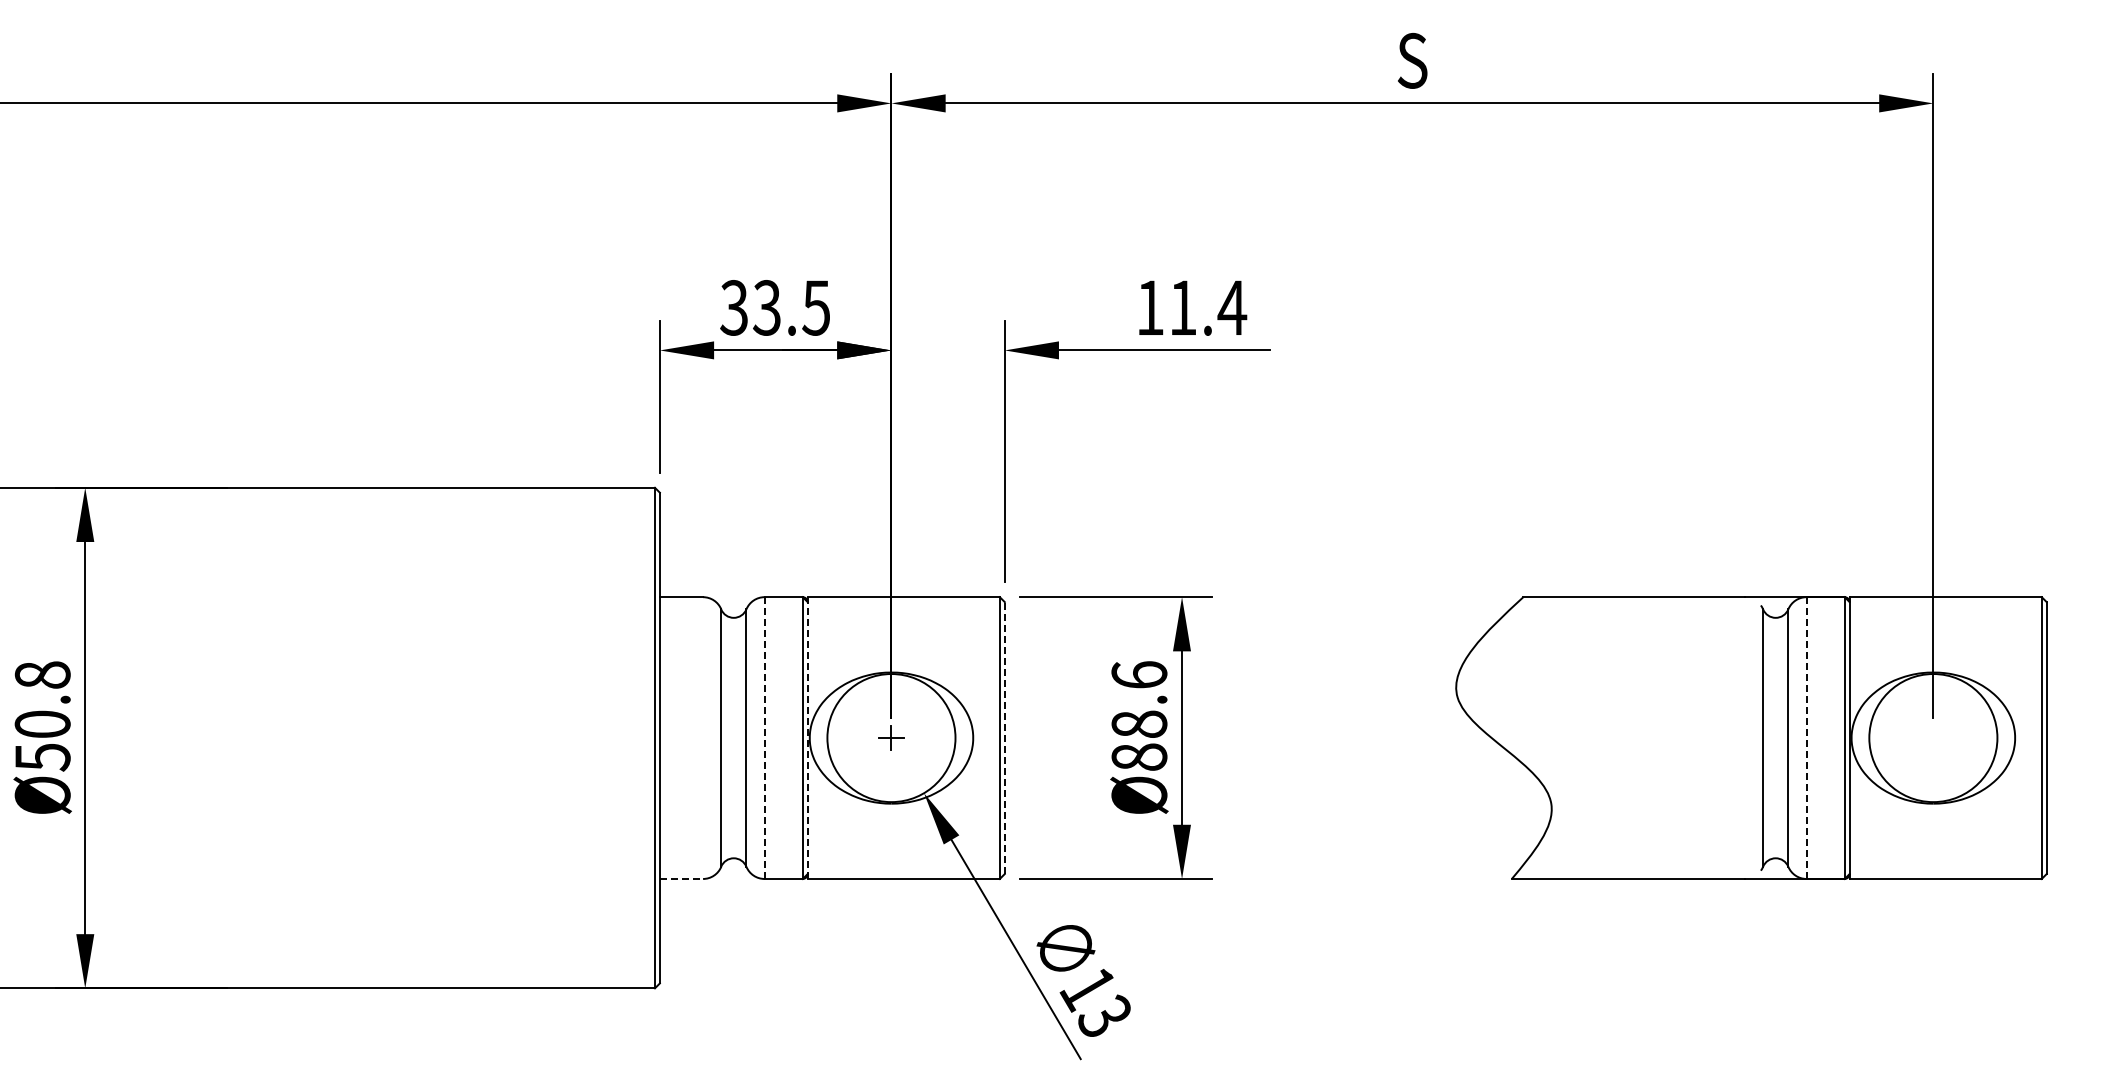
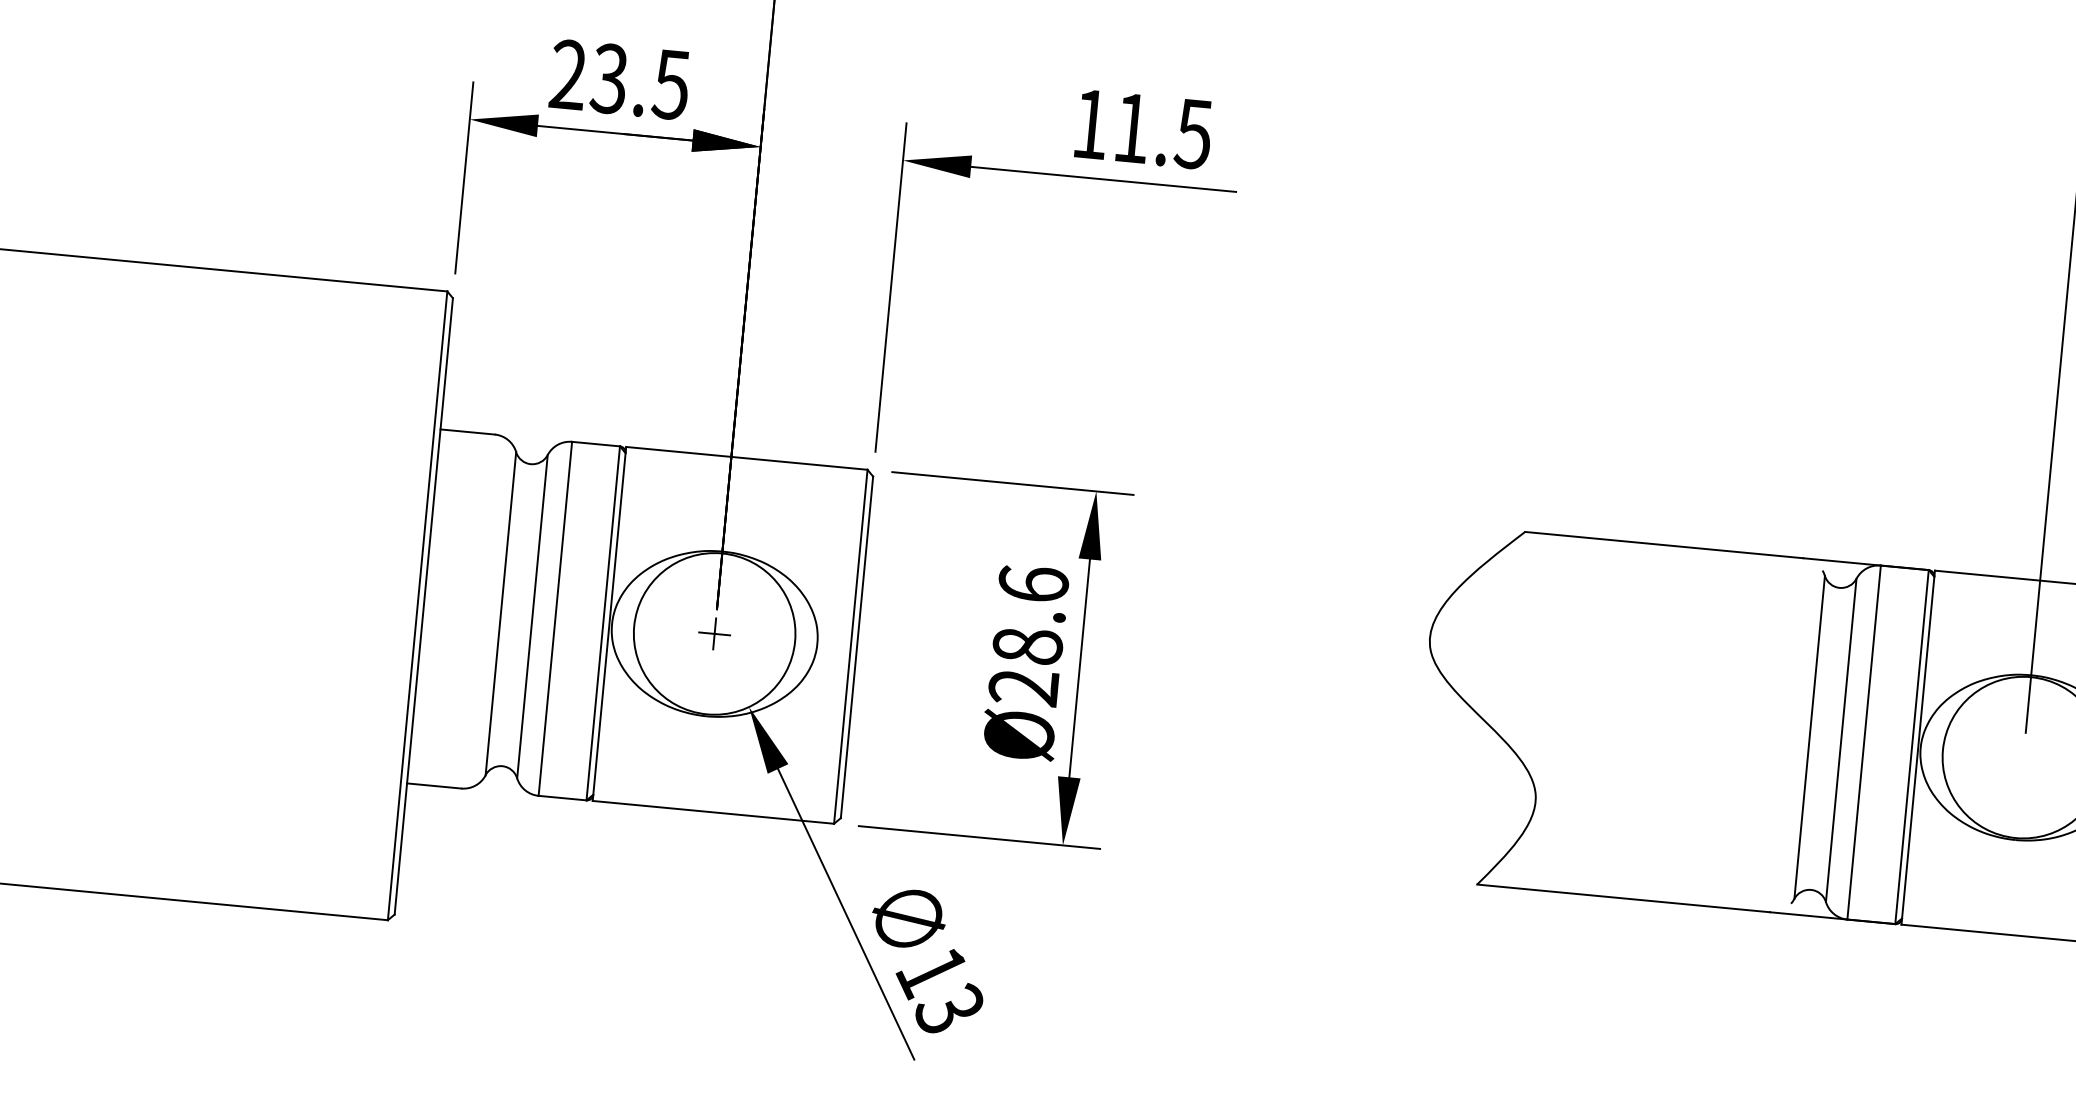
text: (734, 307) -> (568, 74), 33.5 -> 23.5
text: (1232, 307) -> (1194, 133), 11.4 -> 11.5
line: (764, 738) -> (555, 619), dashed -> solid
line: (807, 738) -> (609, 624), dashed -> solid
line: (1004, 738) -> (856, 647), dashed -> solid
line: (1806, 738) -> (1863, 743), dashed -> solid
text: (1139, 756) -> (1024, 686), Ø88.6 -> Ø28.6
line: (681, 878) -> (434, 785), dashed -> solid

